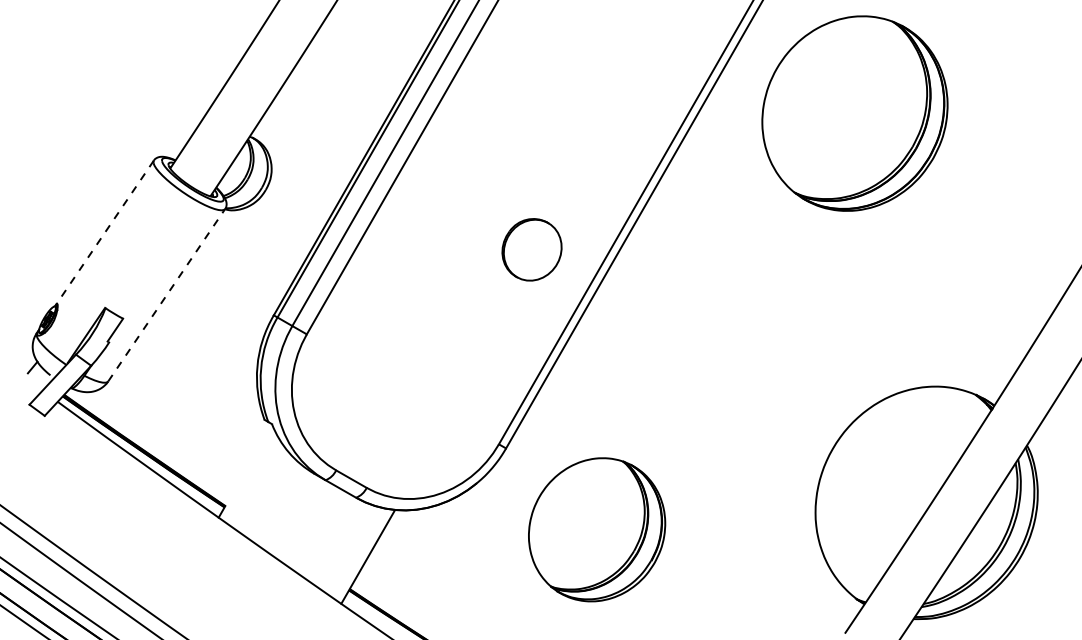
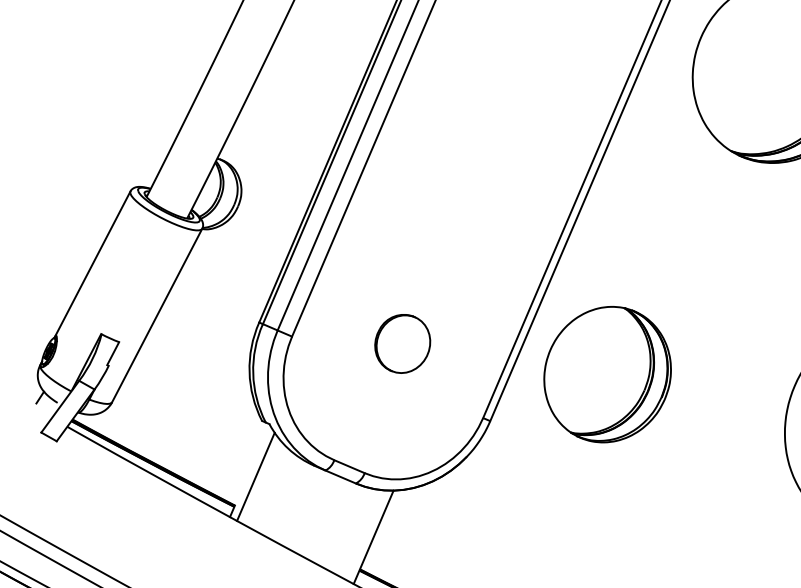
line: (104, 233) -> (92, 264), dashed -> solid
part: (531, 249) -> (402, 343), moved
line: (166, 294) -> (156, 314), dashed -> solid
line: (250, 478) -> (255, 477), added
part: (597, 529) -> (607, 374), moved

